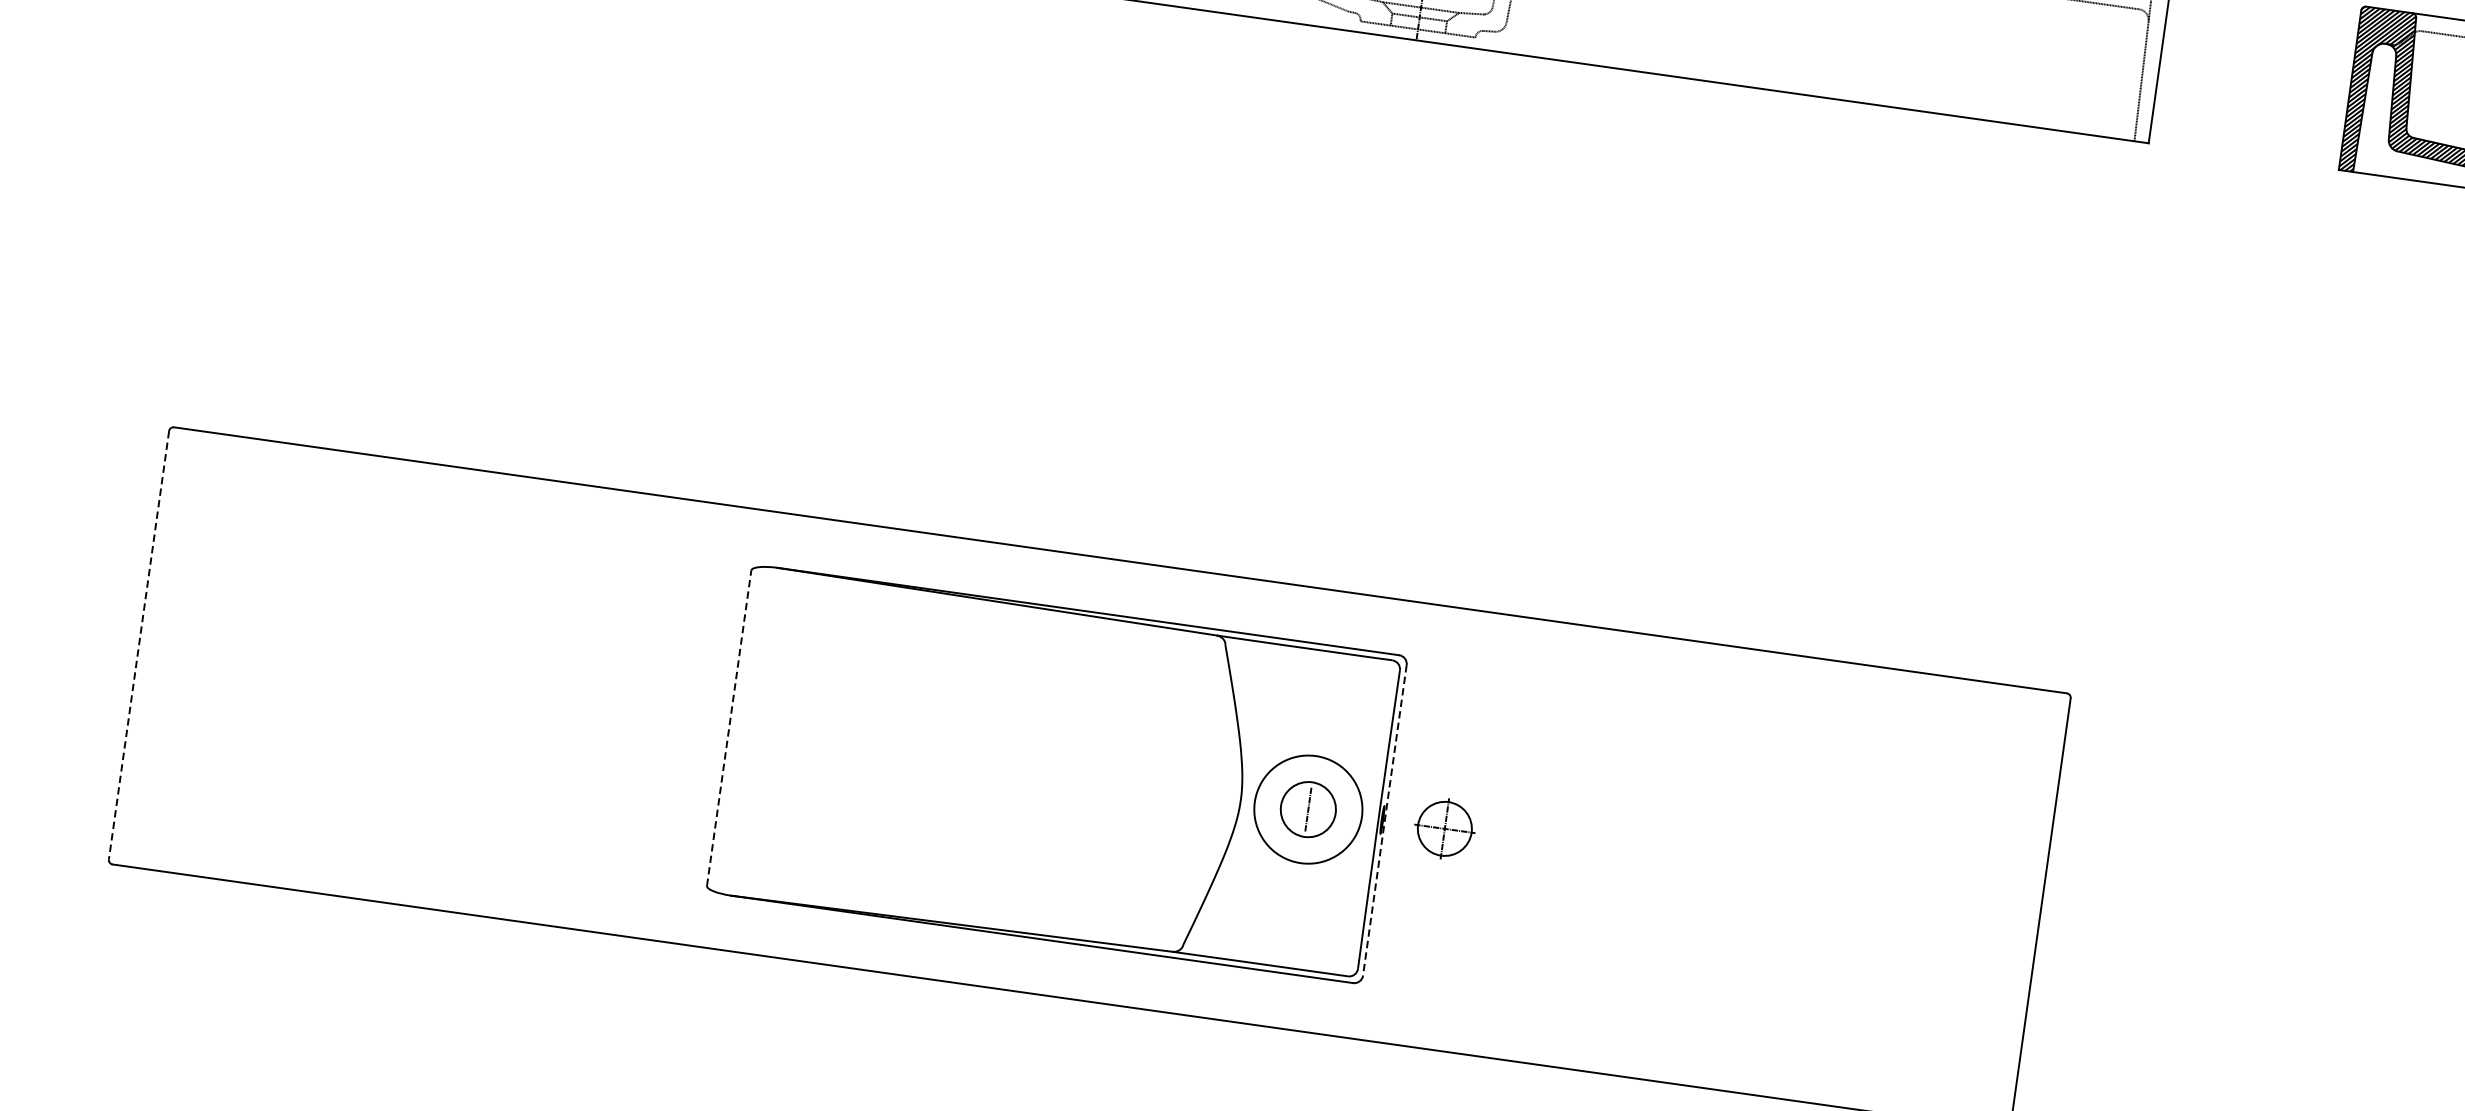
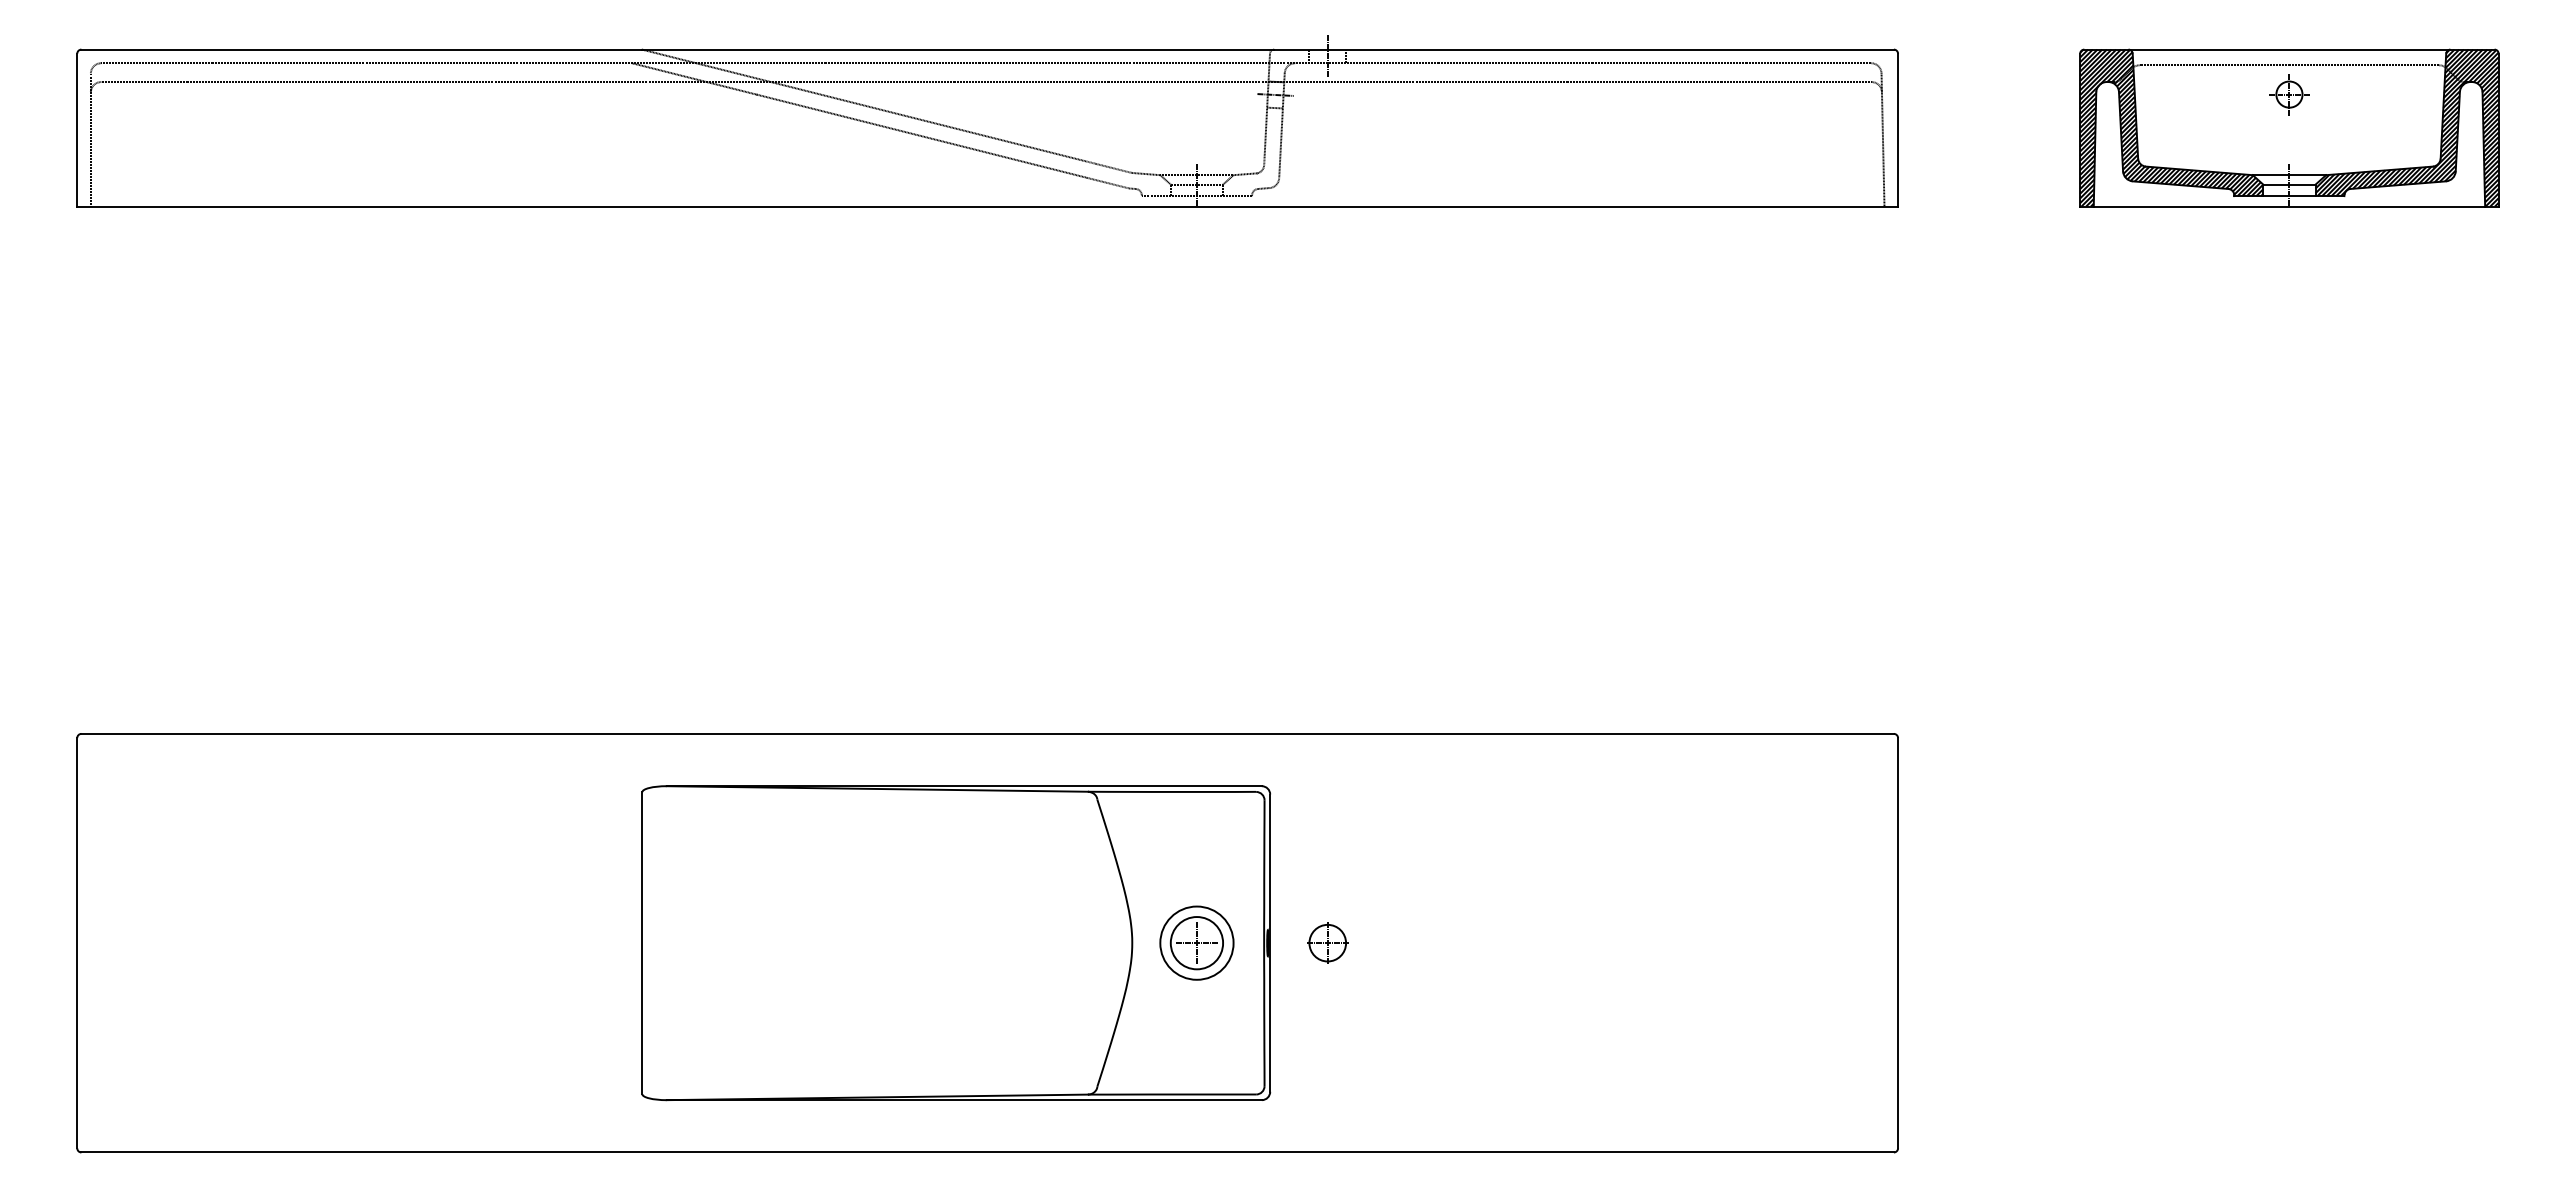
line: (139, 645) -> (77, 943), dashed -> solid
line: (729, 727) -> (642, 942), dashed -> solid
circle: (1308, 808) -> (1196, 942), size x0.71
line: (1307, 809) -> (1196, 943), added
line: (1385, 820) -> (1270, 943), dashed -> solid
part: (1444, 828) -> (1327, 942), size x0.71

